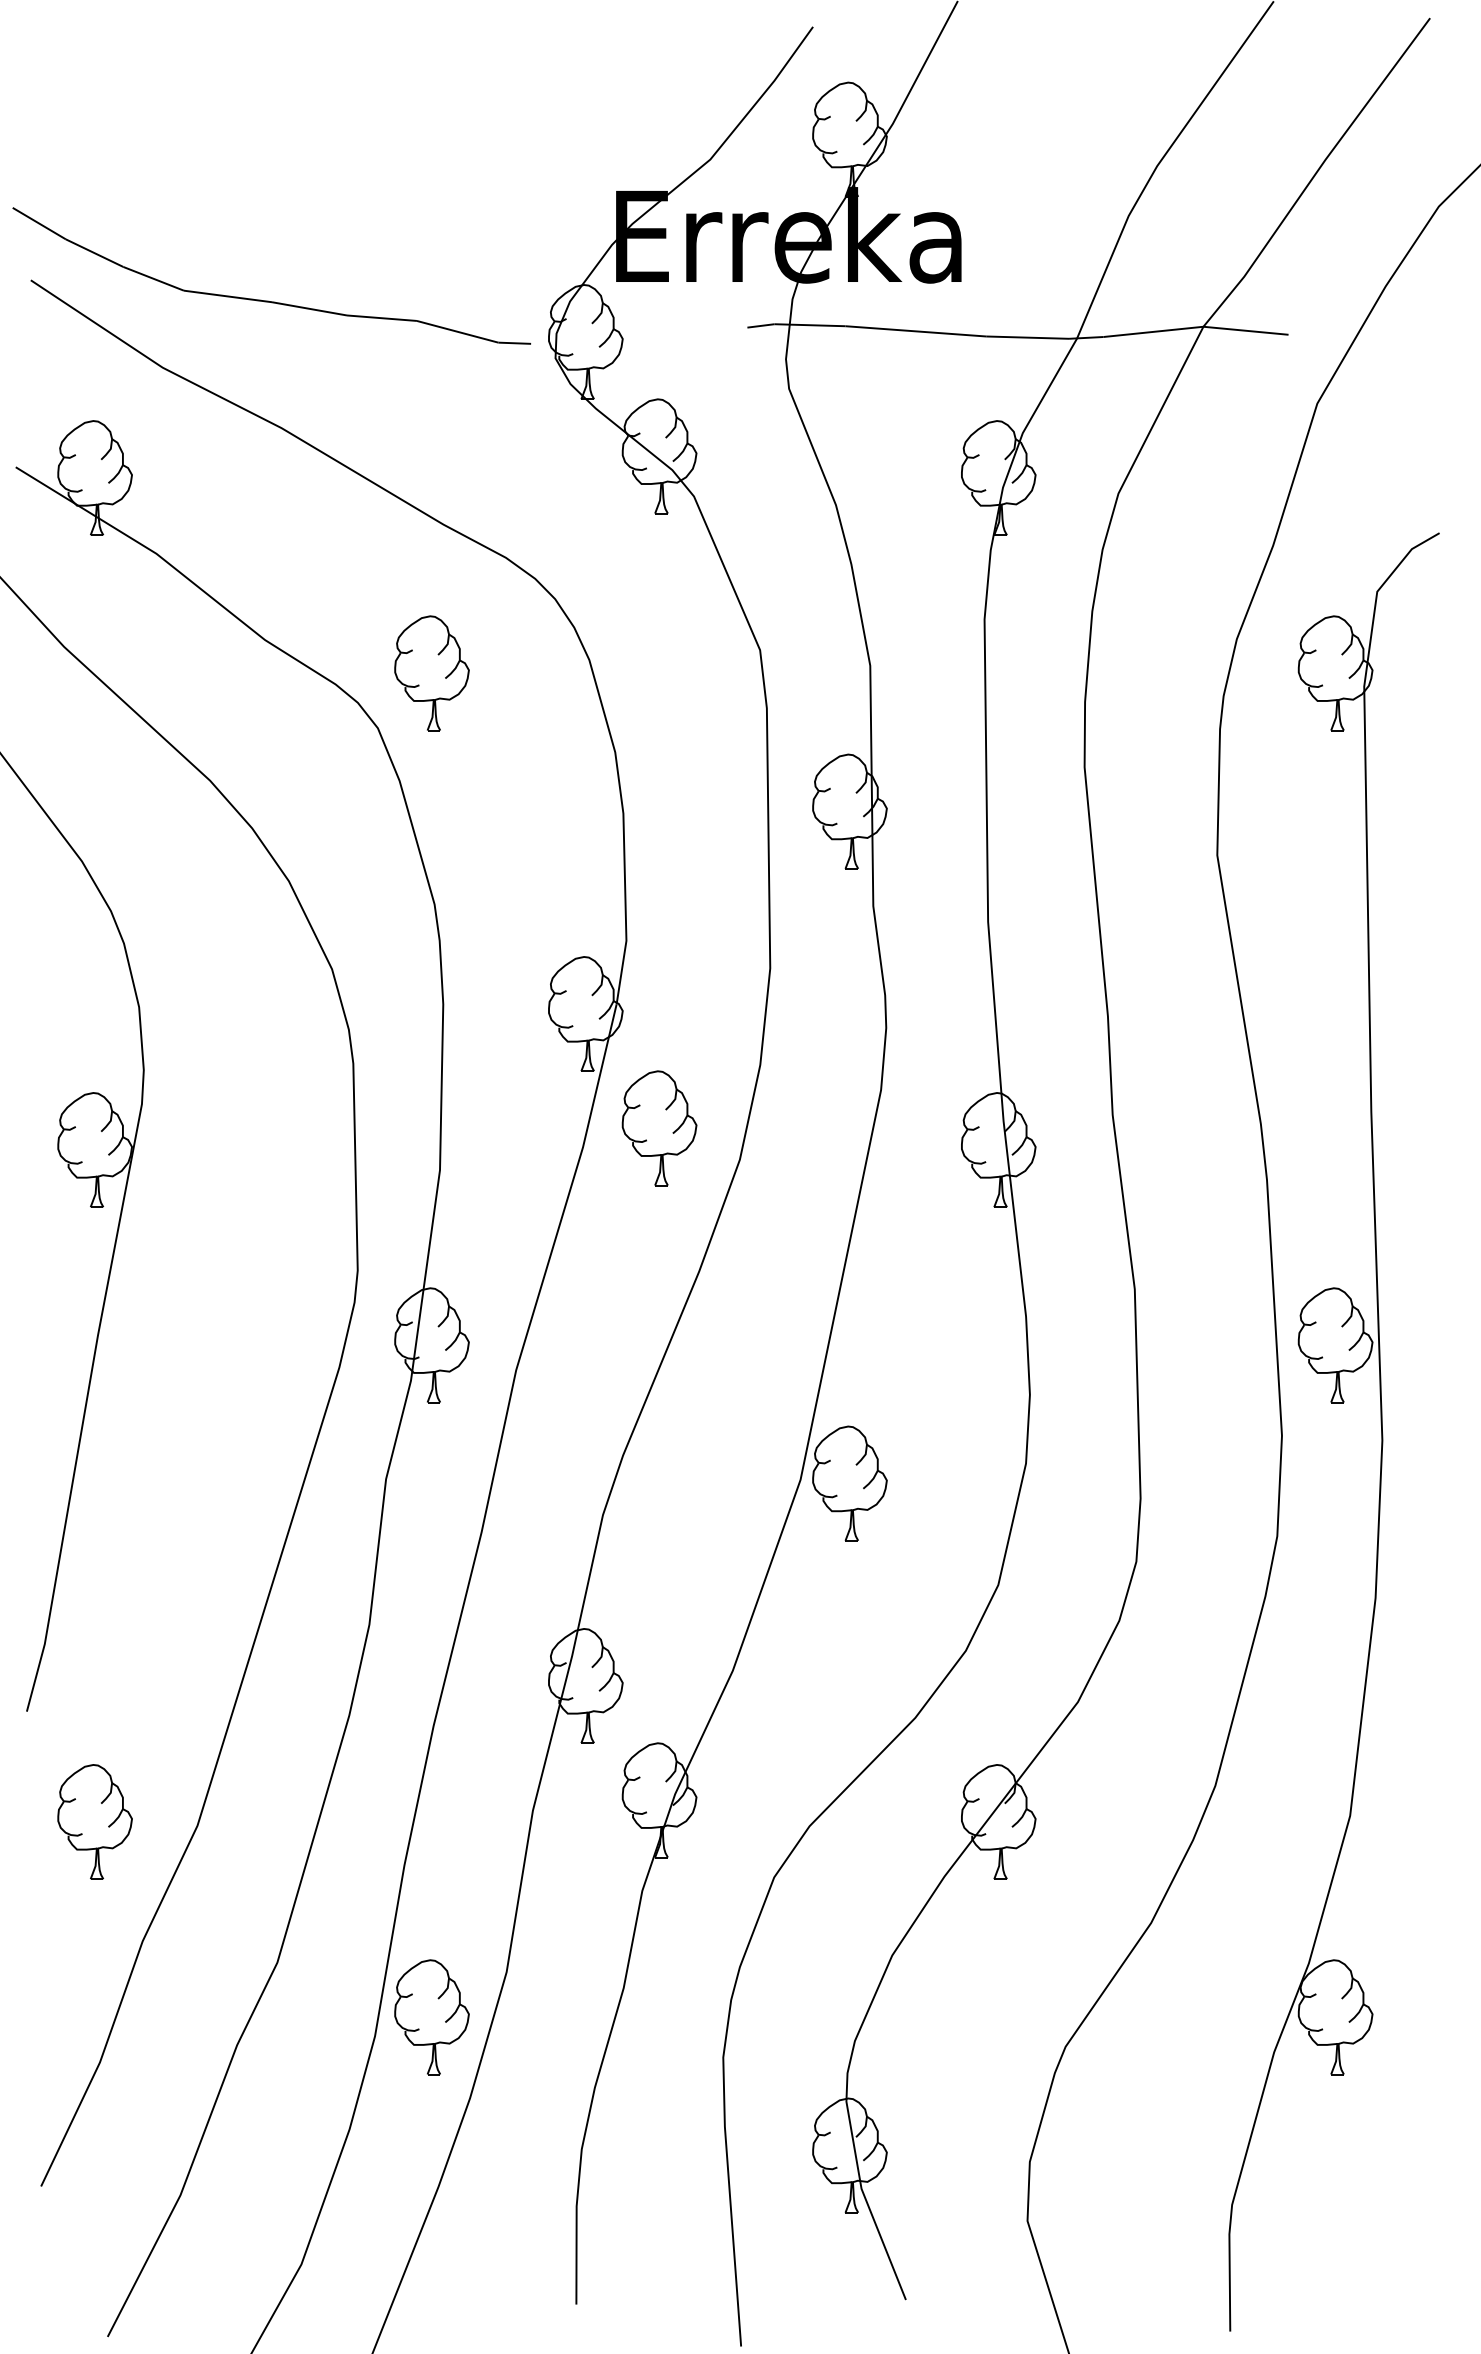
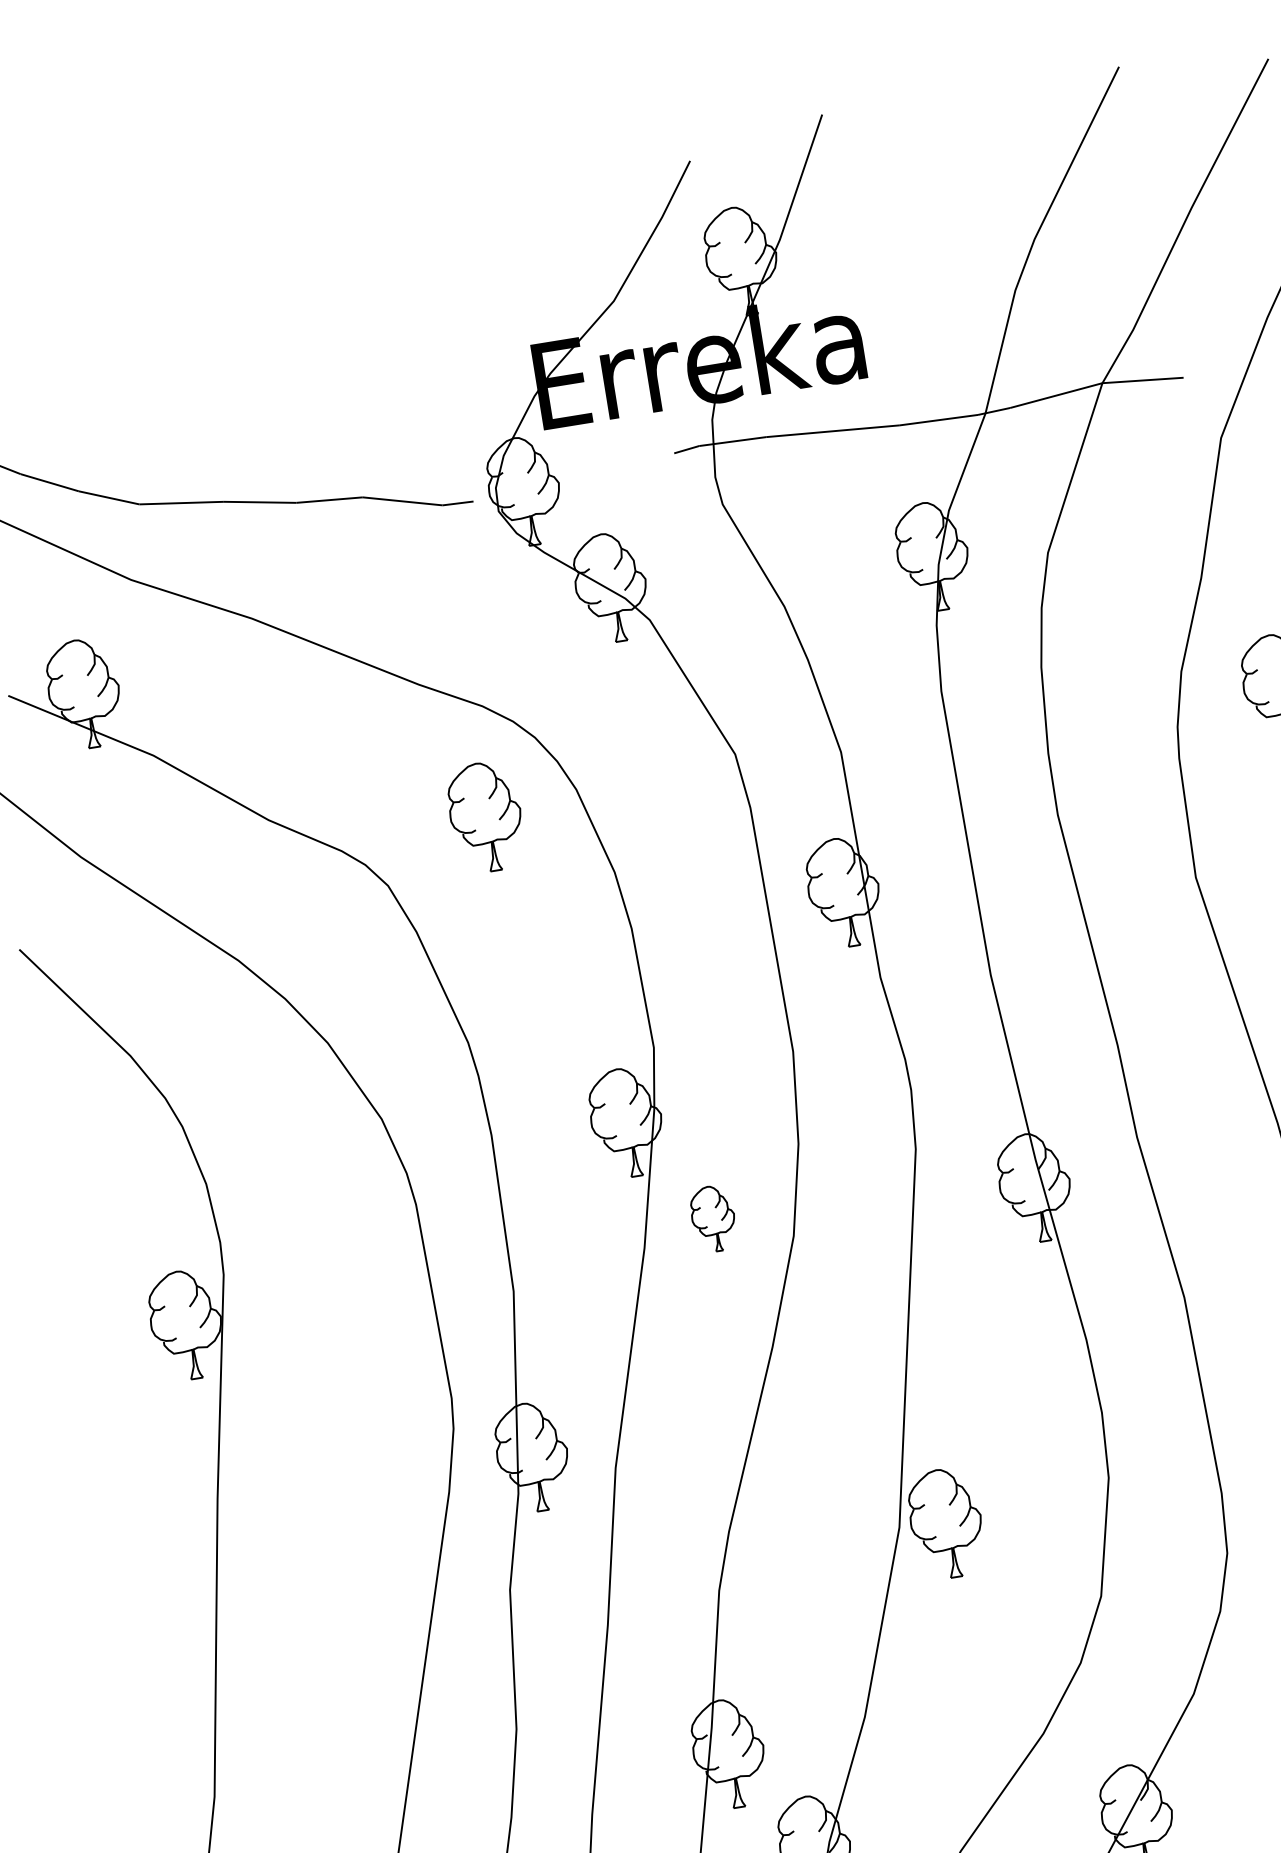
part: (431, 673) -> (485, 817), moved
part: (659, 1128) -> (713, 1218), size x0.6

